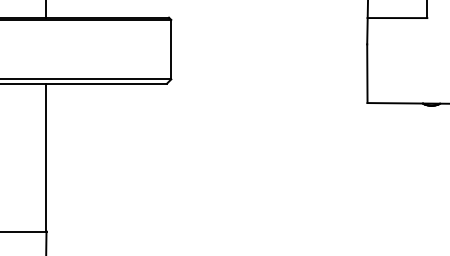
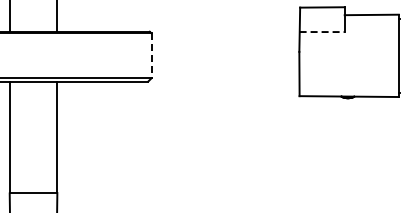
line: (397, 18) -> (322, 32), solid -> dashed
line: (171, 50) -> (151, 56), solid -> dashed

